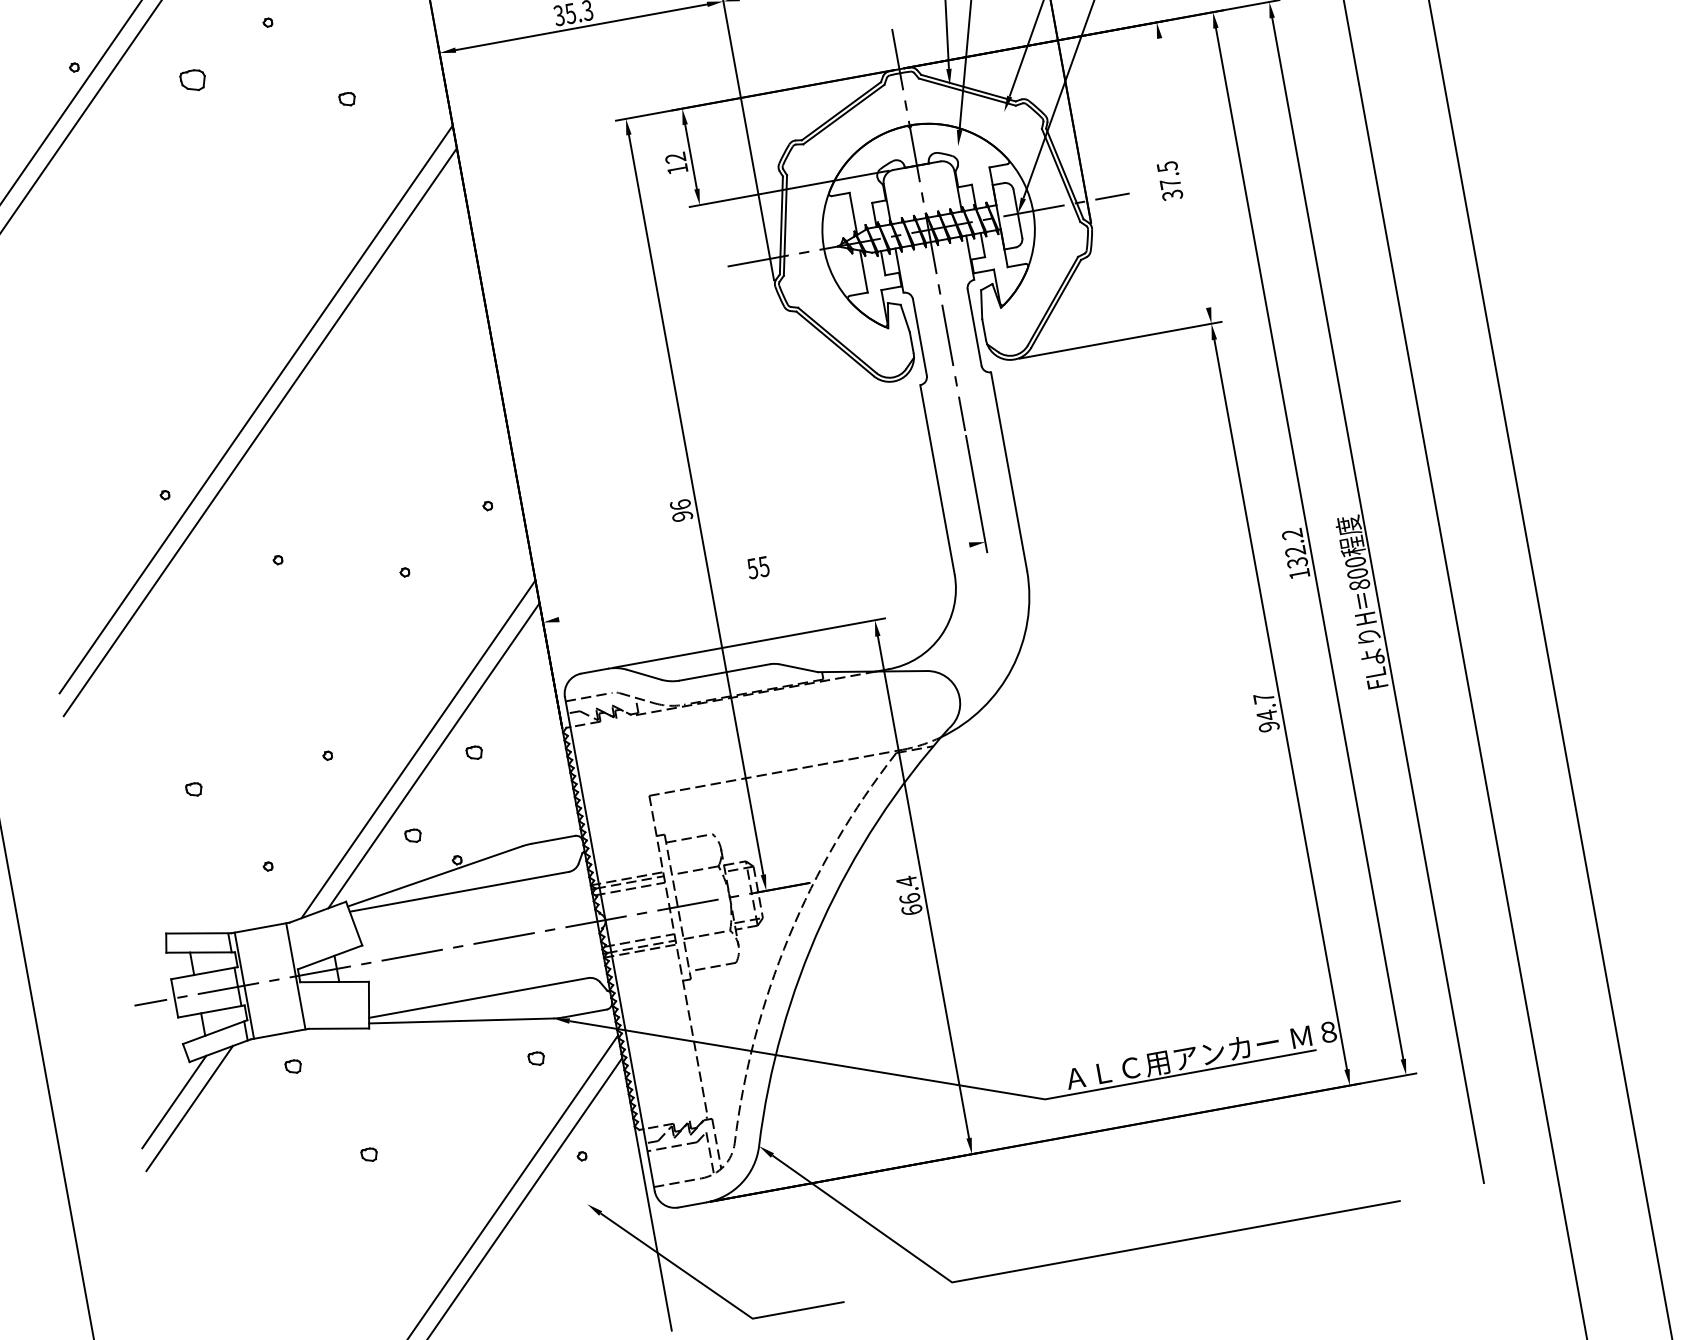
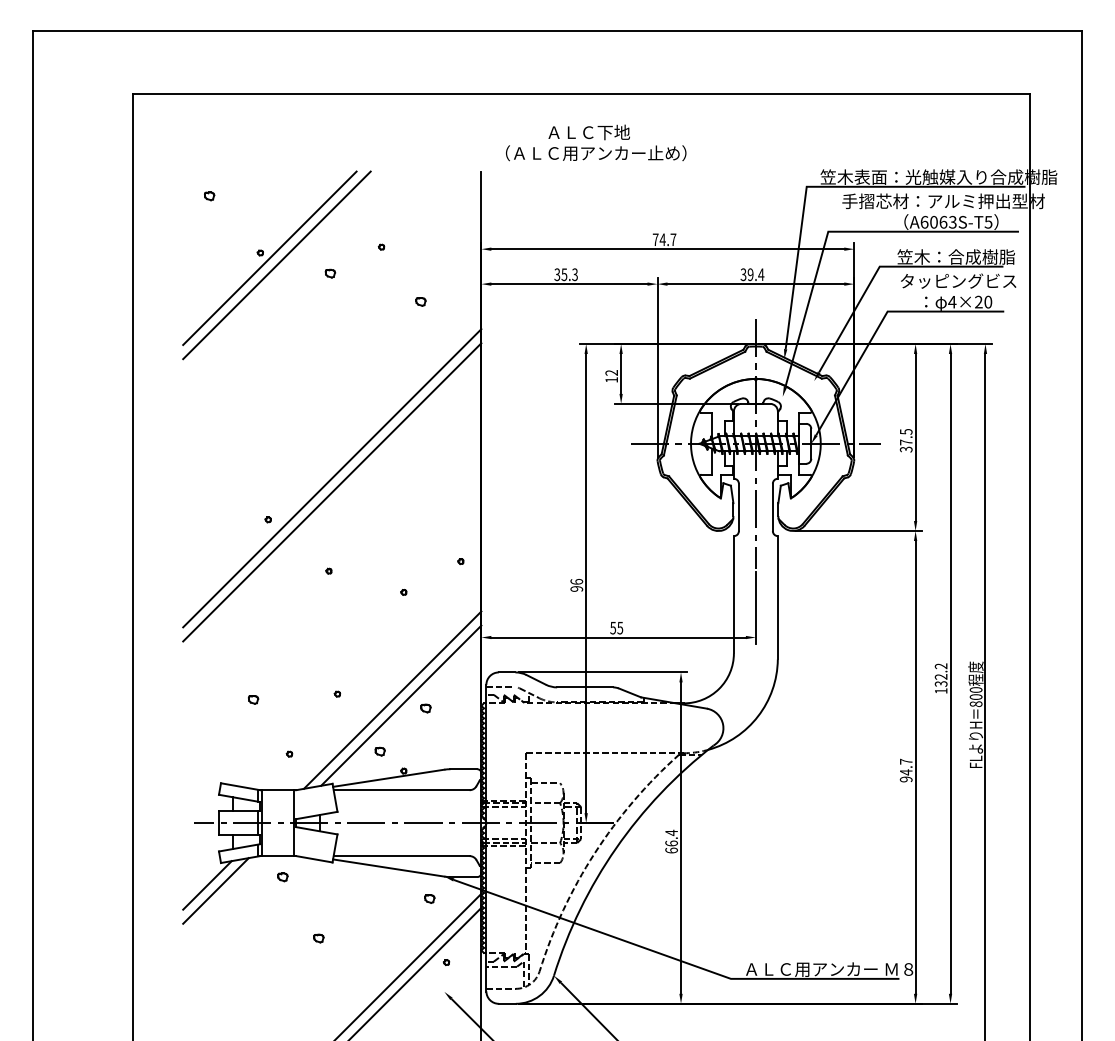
part: (193, 80) -> (330, 273), size x0.62
line: (1183, 173) -> (915, 437), added
line: (763, 582) -> (618, 637), added

